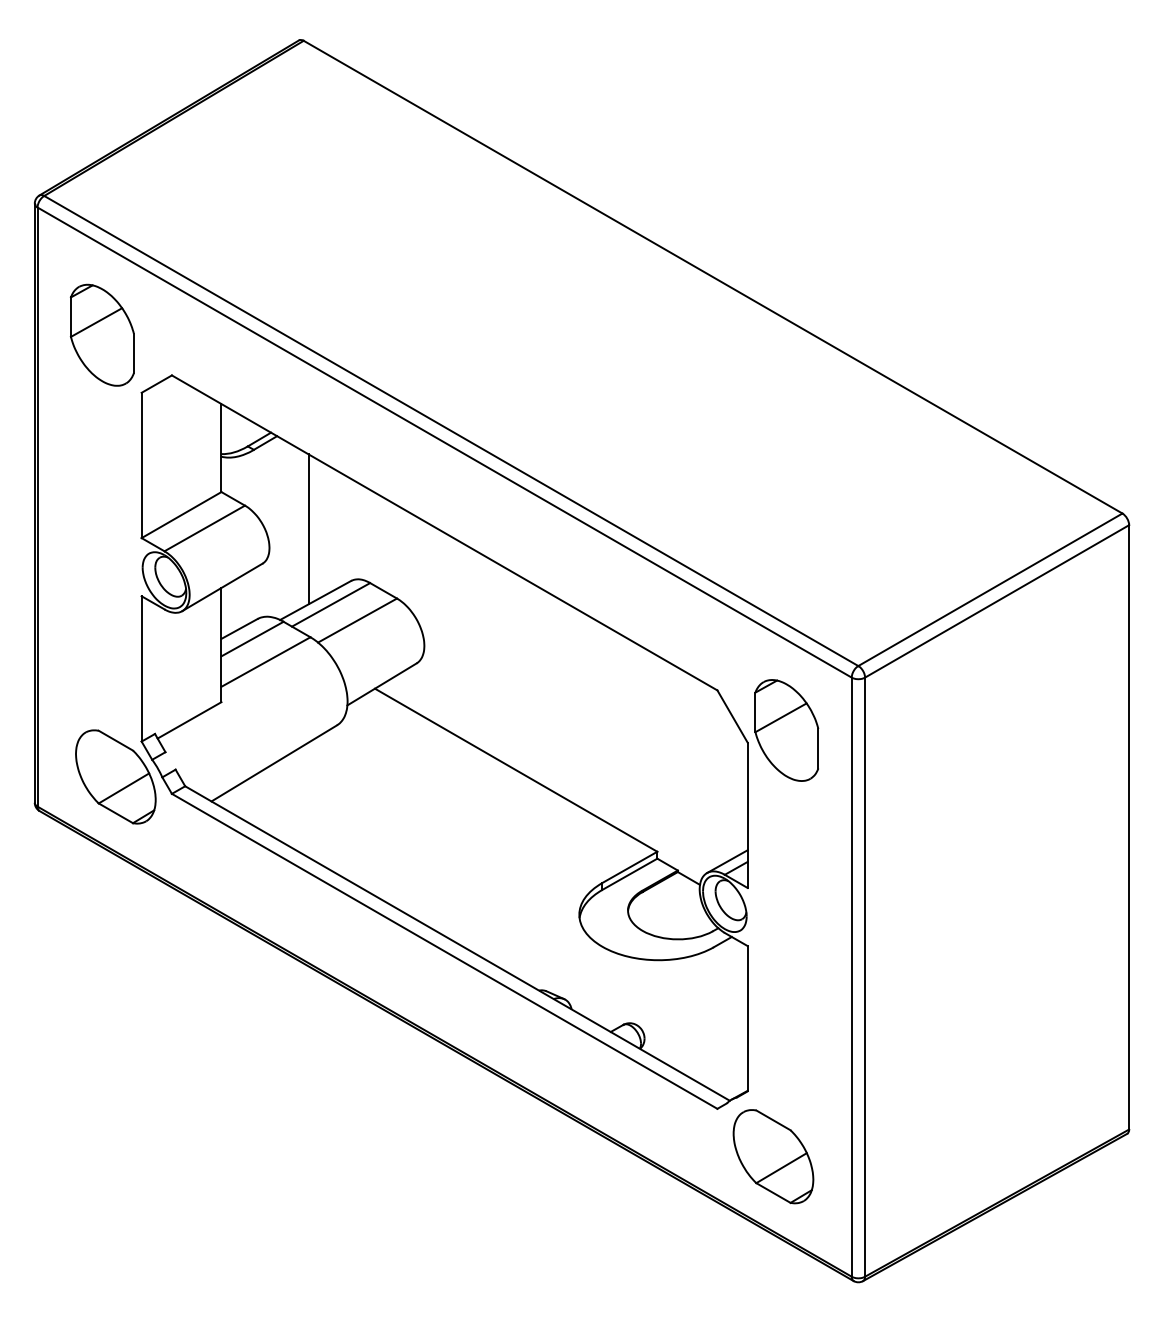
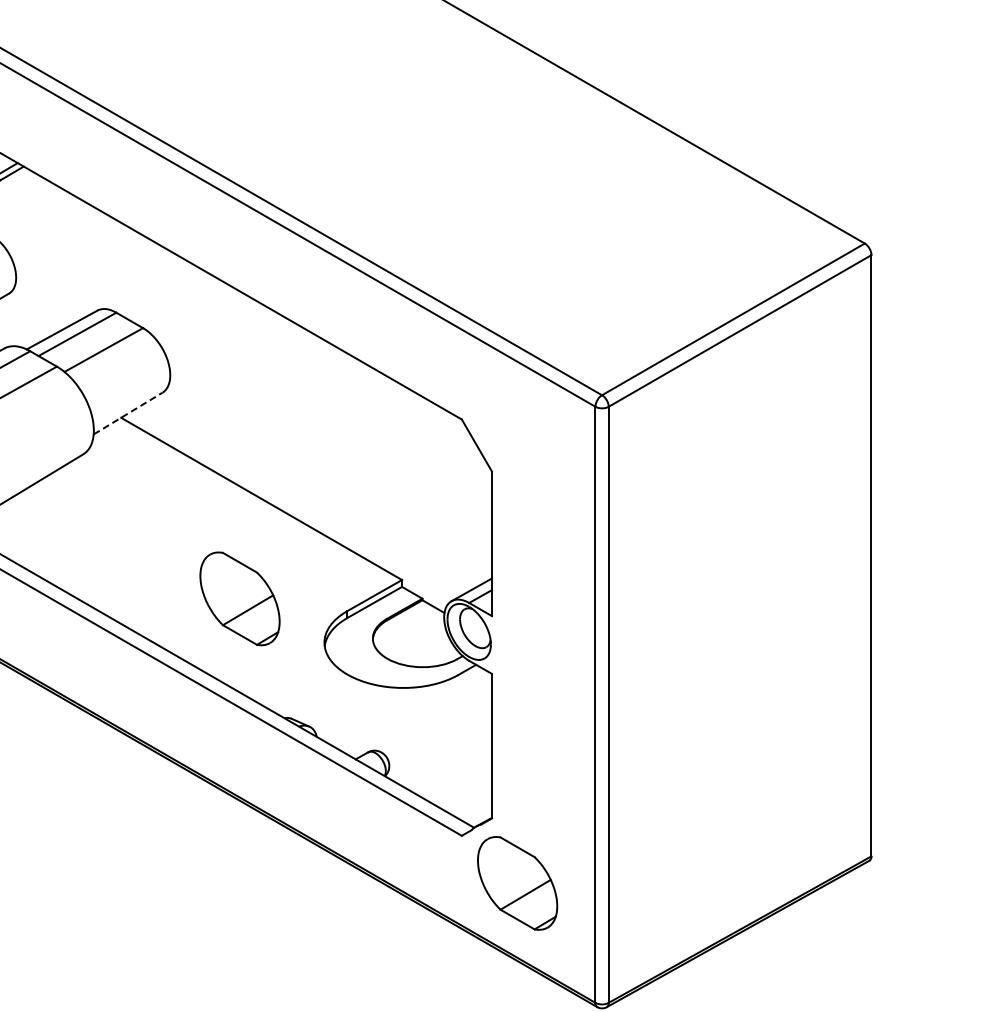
line: (308, 529) -> (54, 259), removed
line: (382, 684) -> (128, 413), solid -> dashed
part: (786, 730) -> (530, 459), removed
part: (494, 870) -> (240, 598), added

